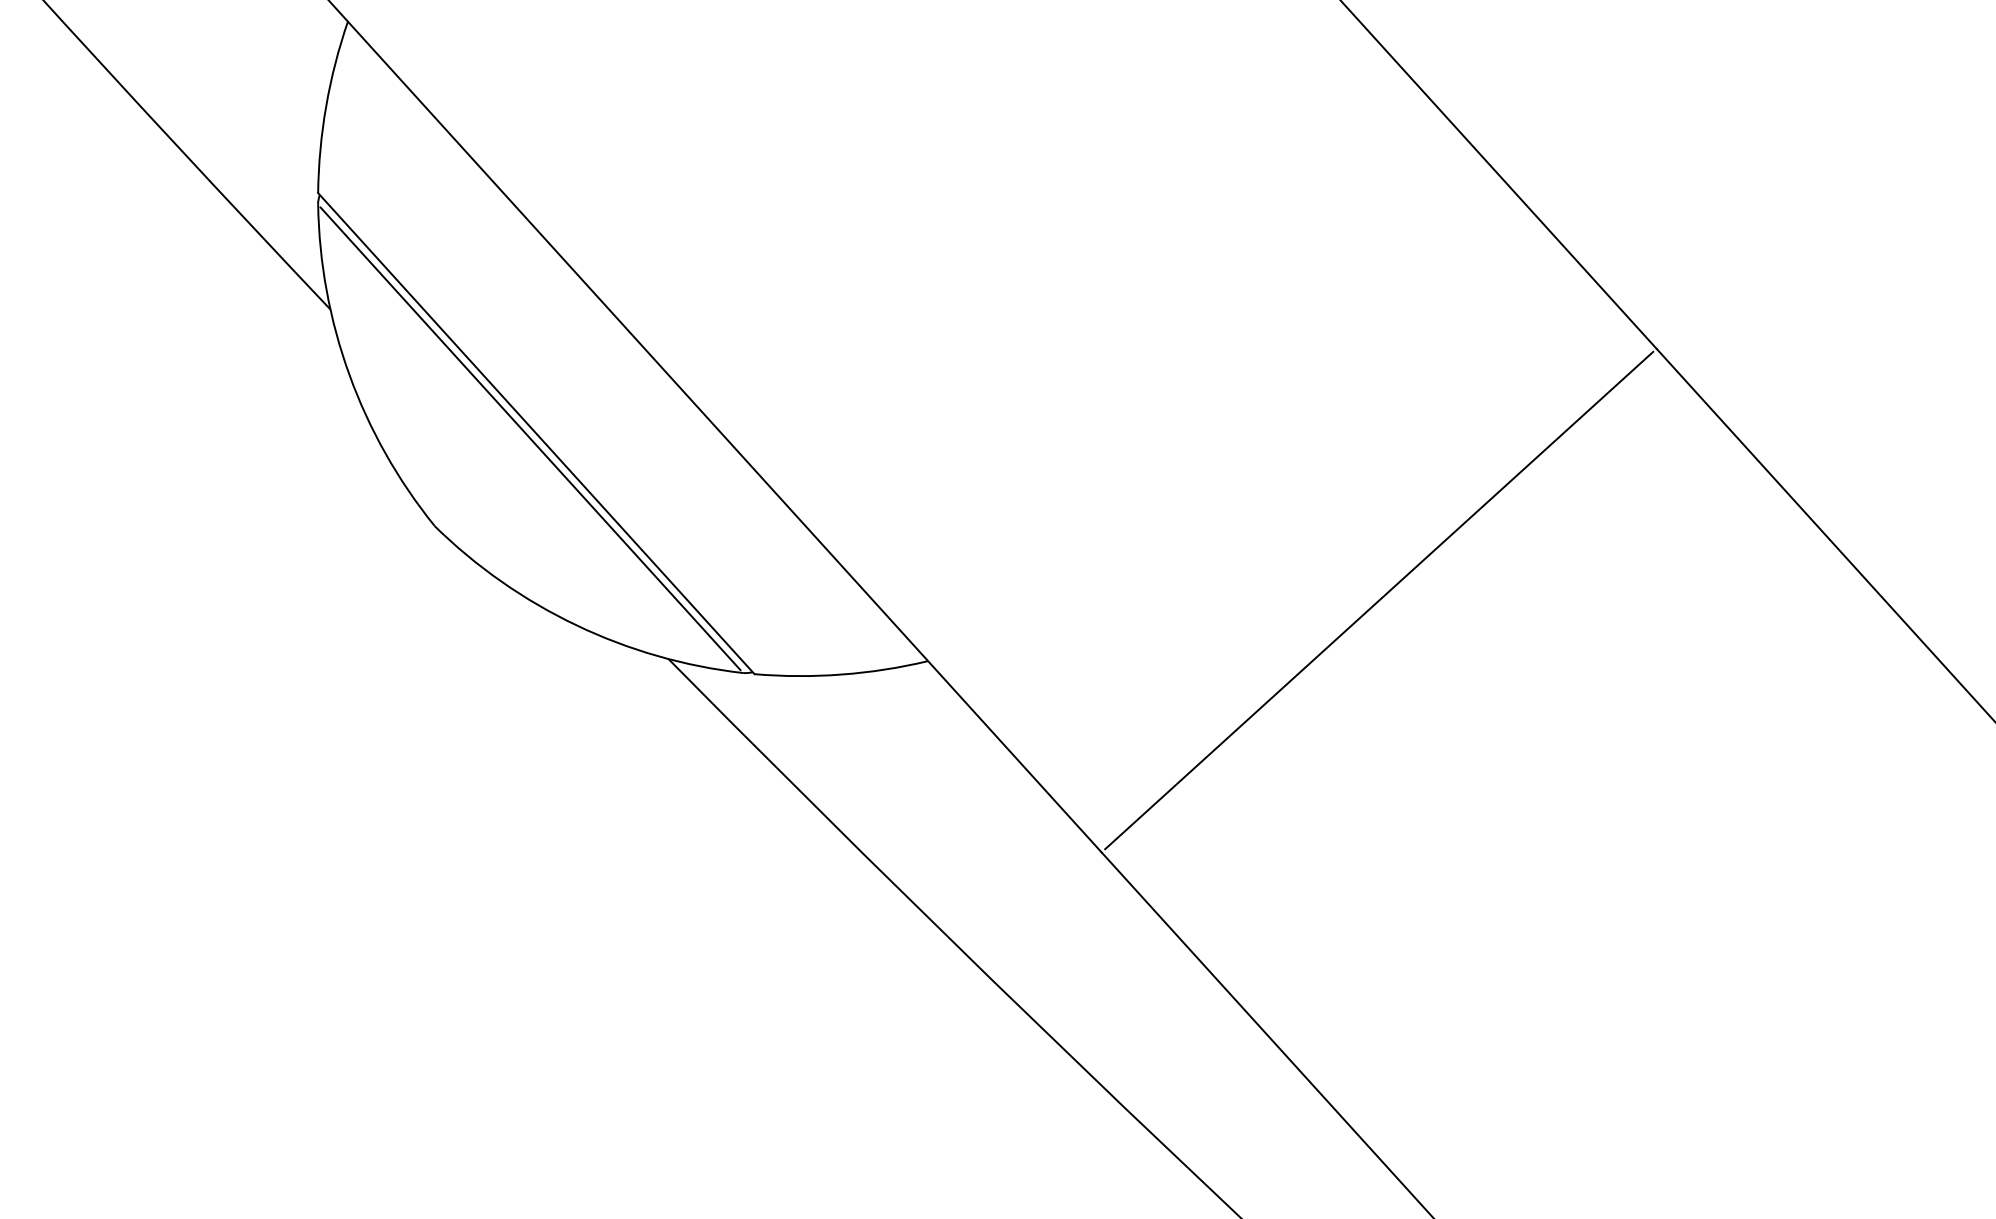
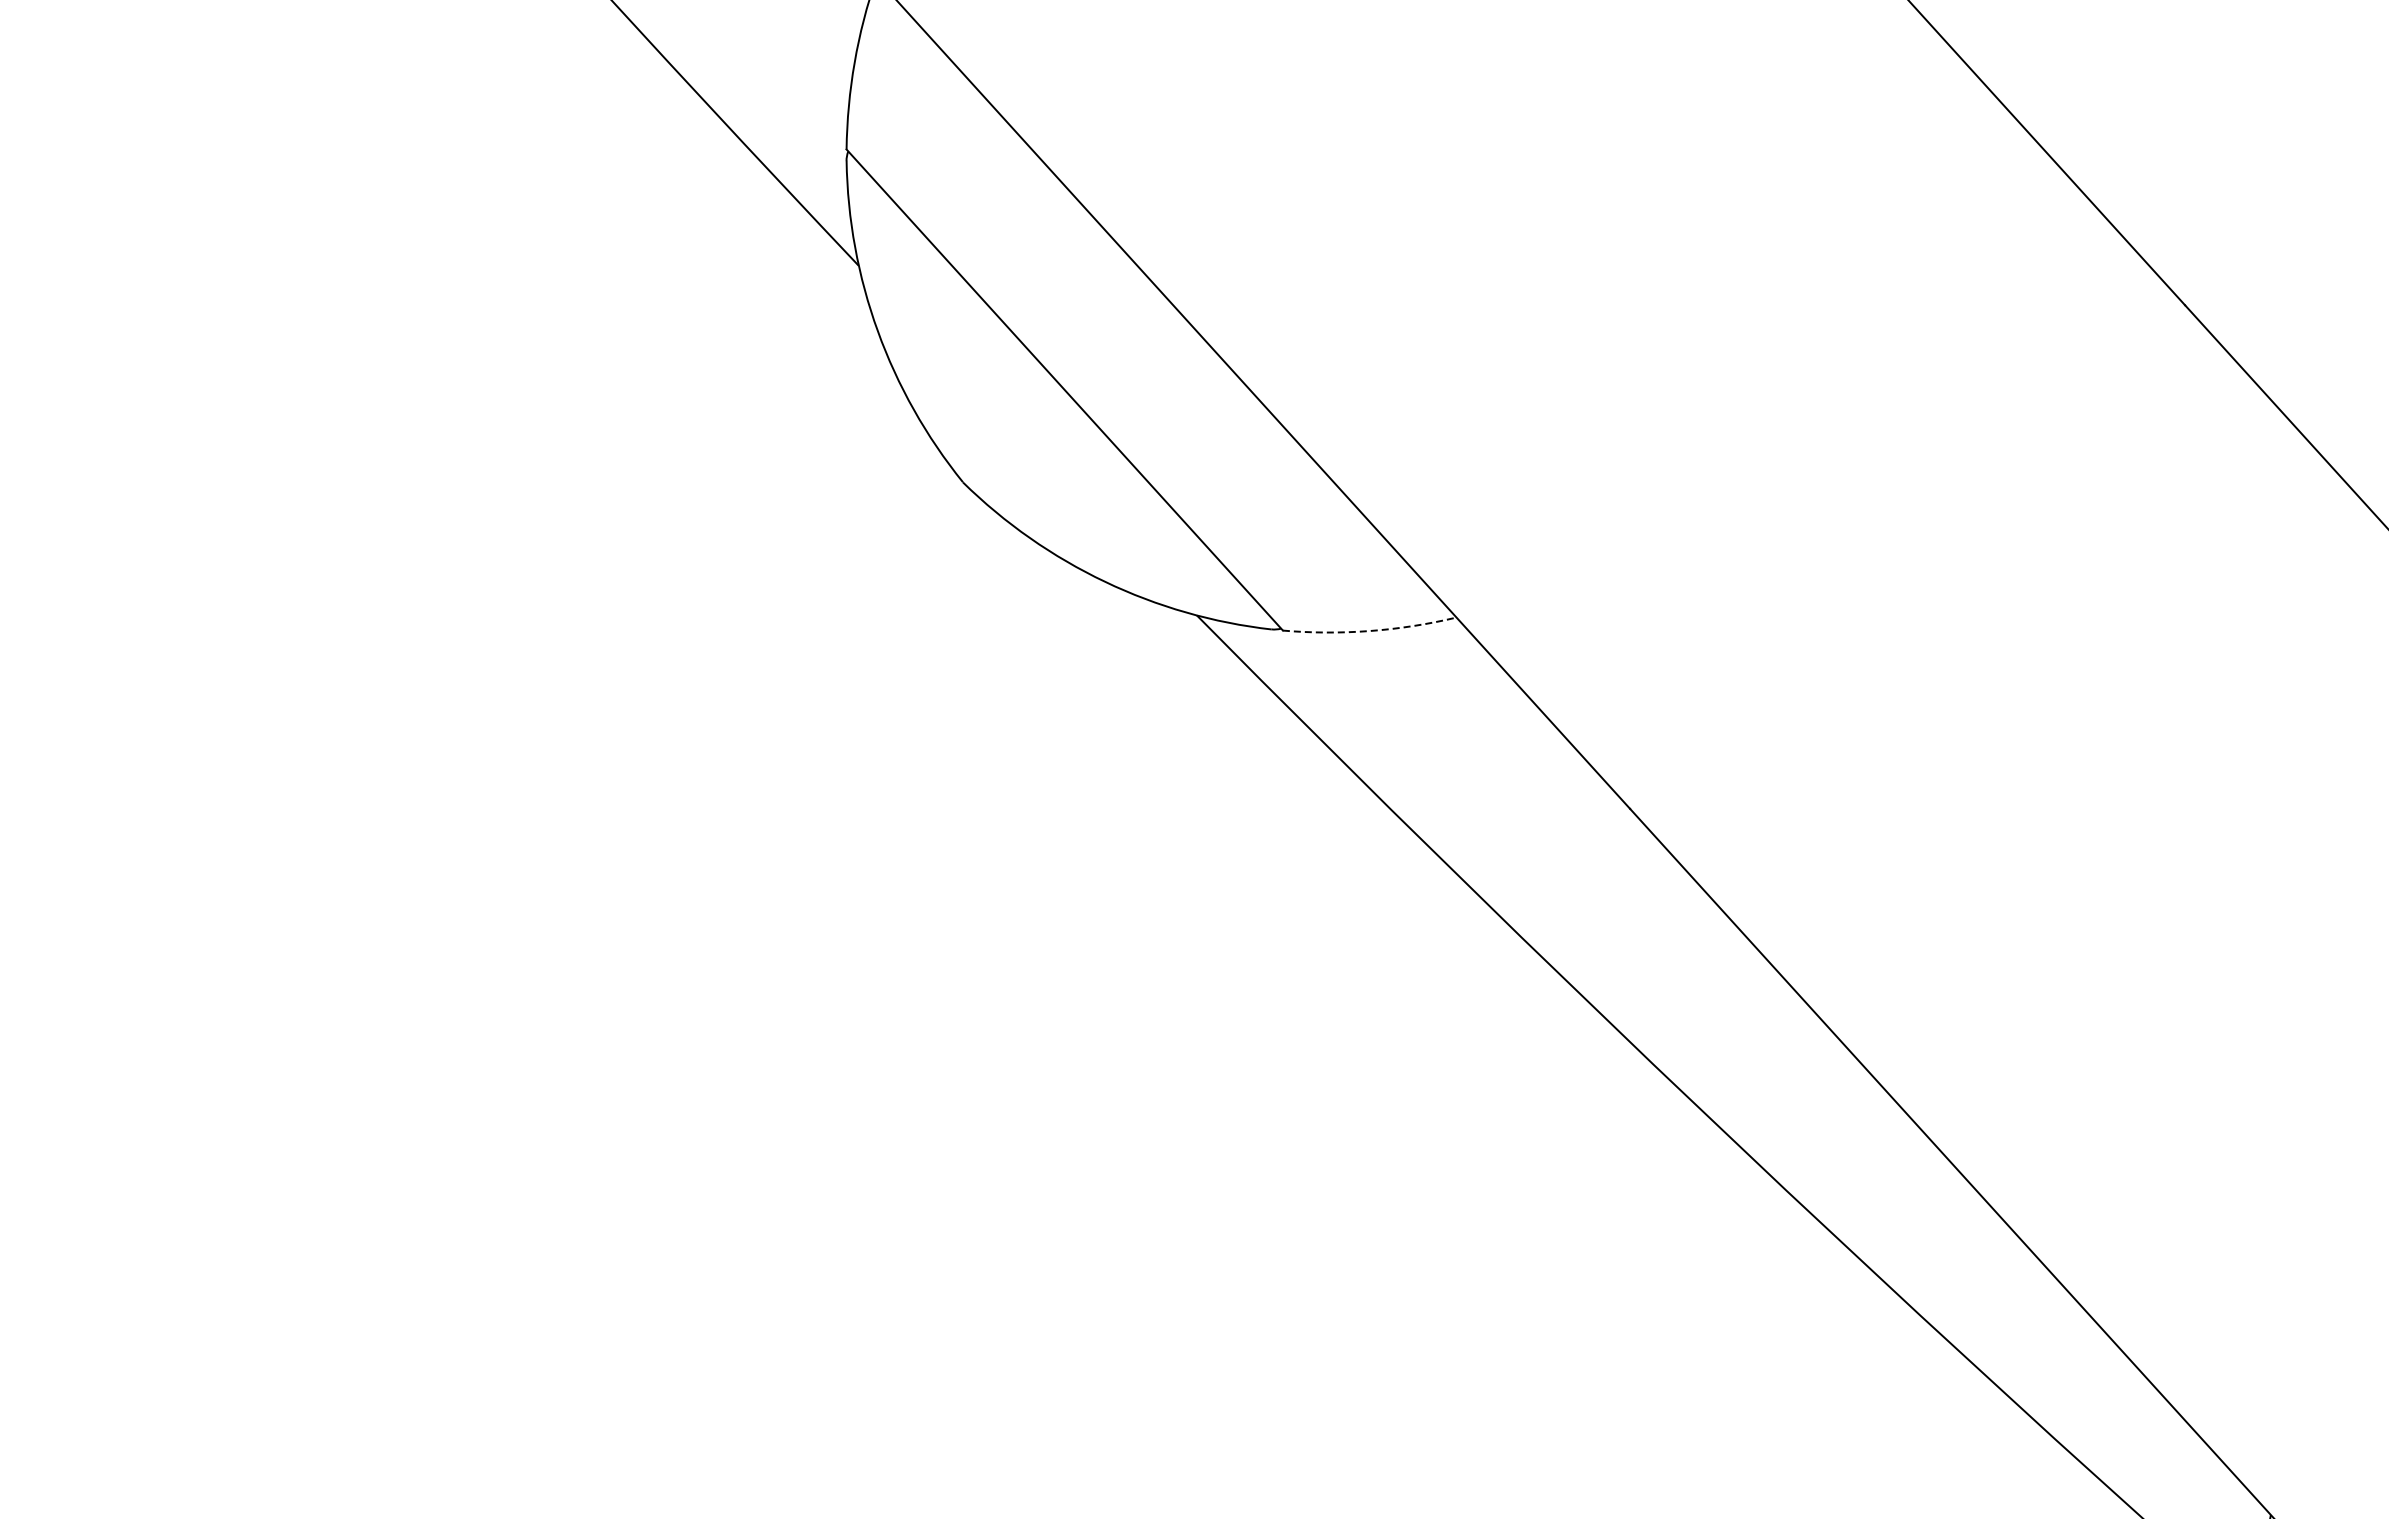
line: (530, 438) -> (1058, 394), removed
line: (1379, 600) -> (1907, 556), removed
arc: (842, 675) -> (1370, 631), solid -> dashed

